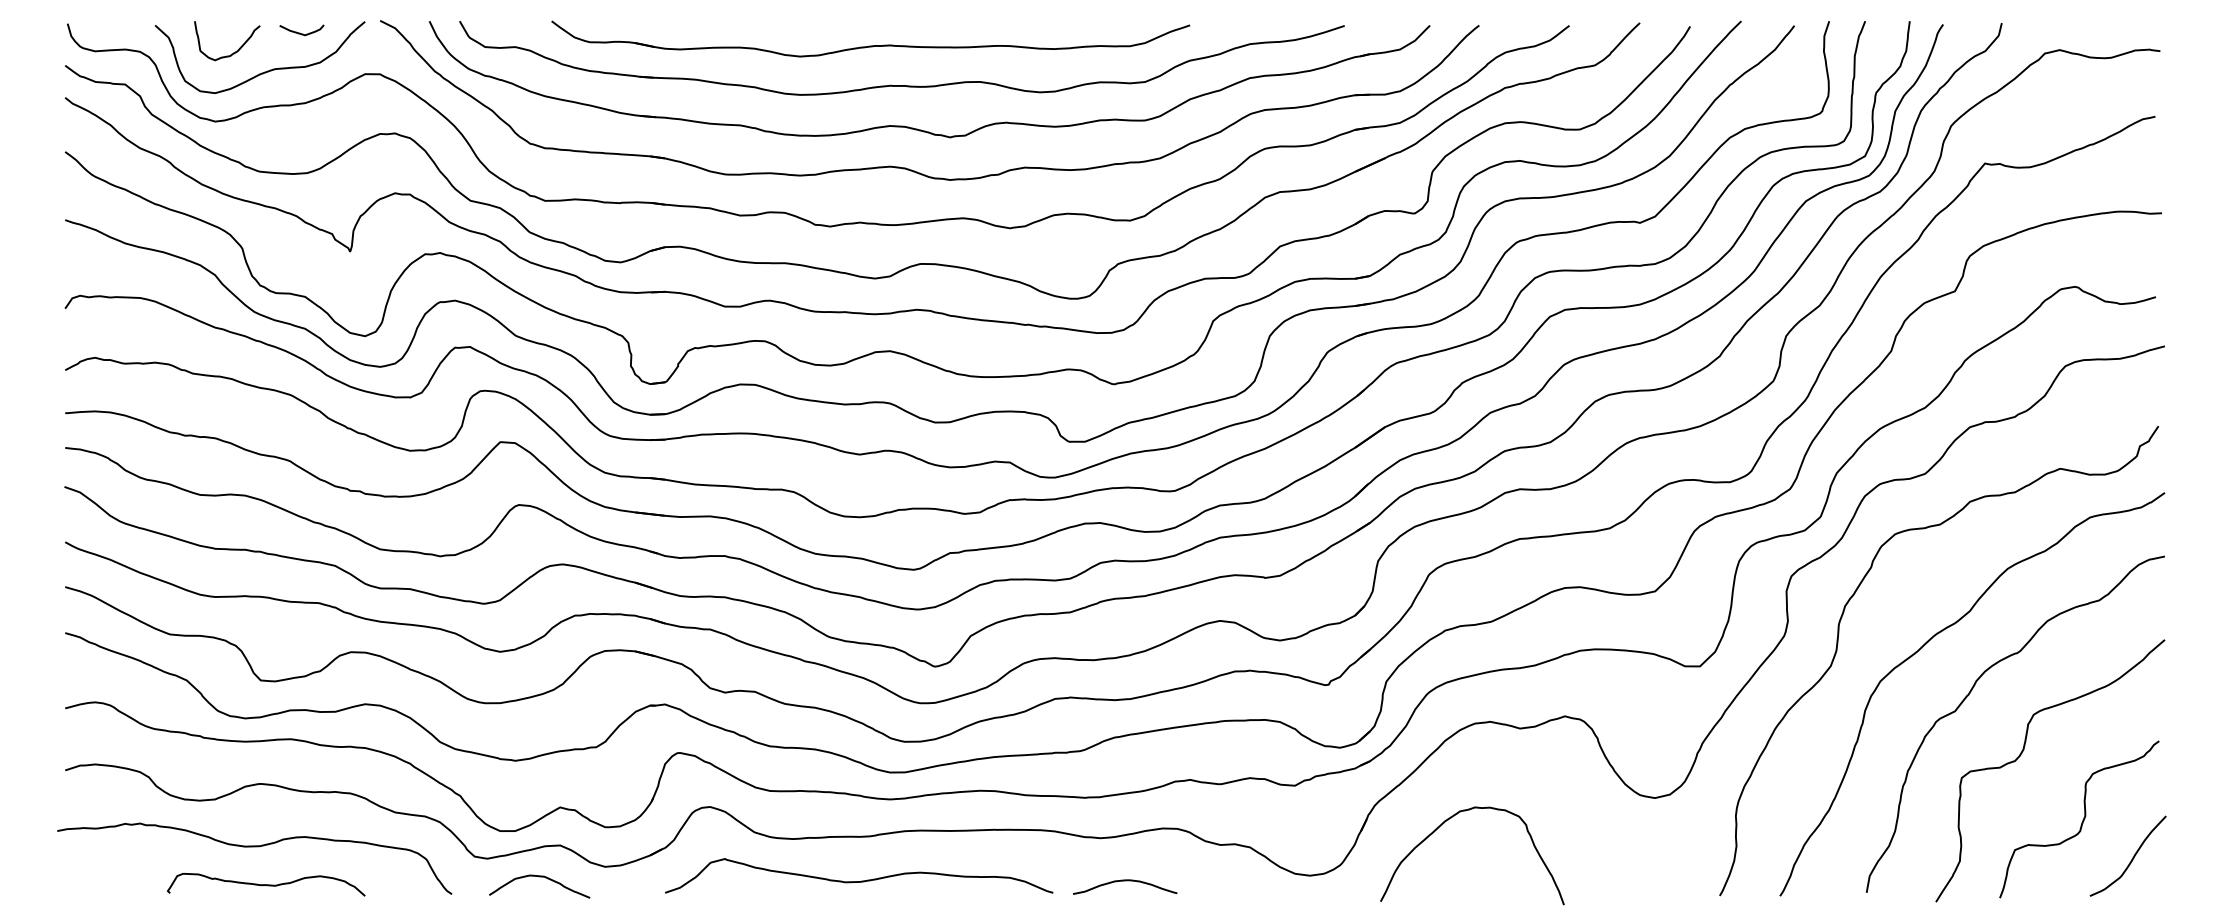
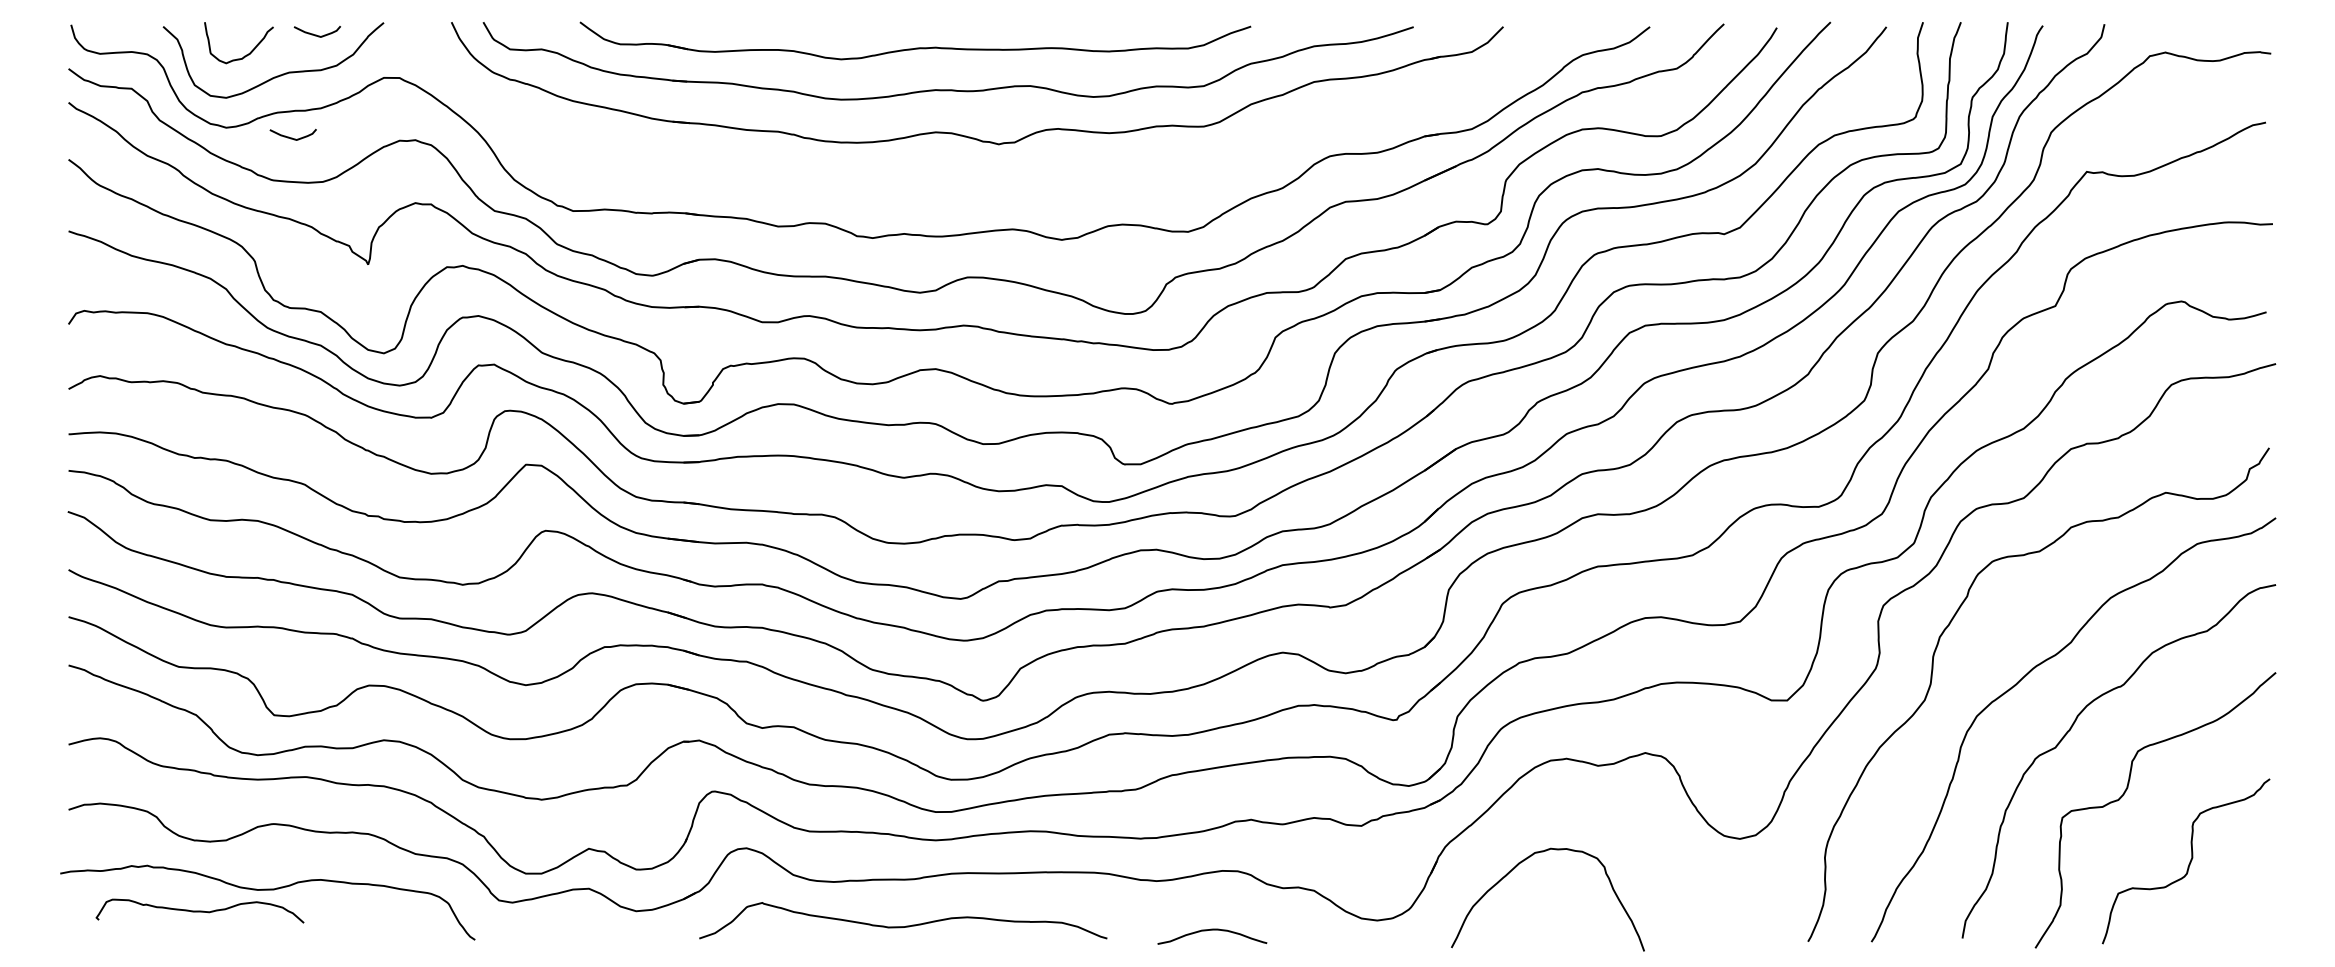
curve: (276, 130) -> (290, 137), added
part: (905, 167) -> (951, 175), removed
curve: (2132, 857) -> (2241, 901), removed
curve: (539, 877) -> (567, 922), removed
curve: (1125, 881) -> (1212, 930), moved
curve: (265, 884) -> (199, 910), moved

